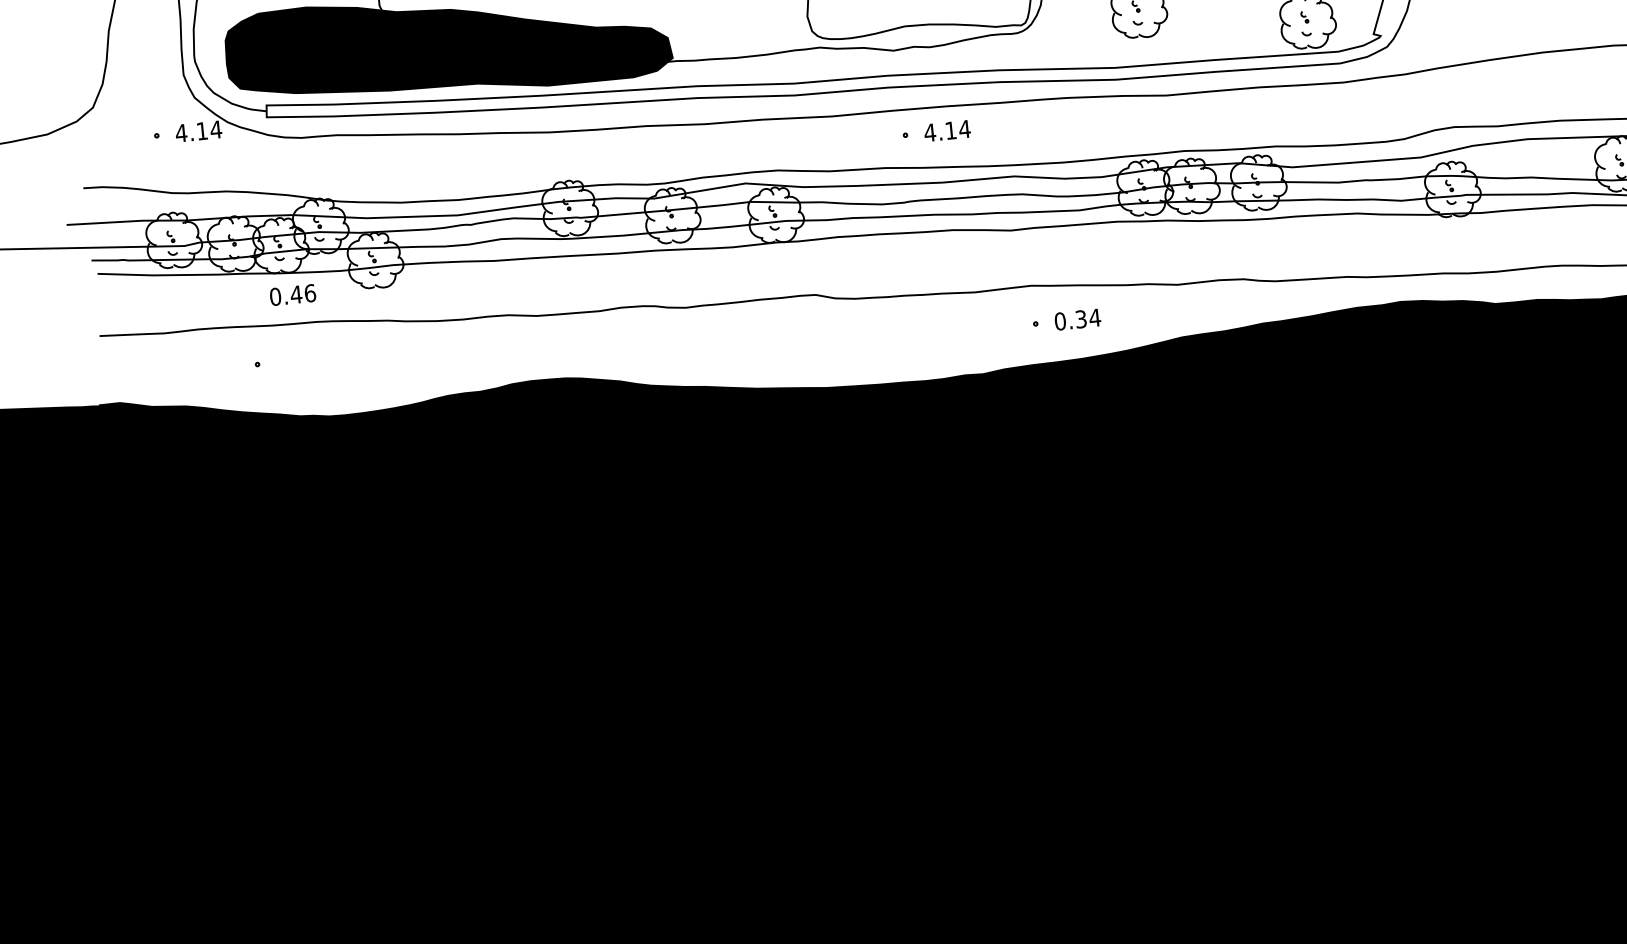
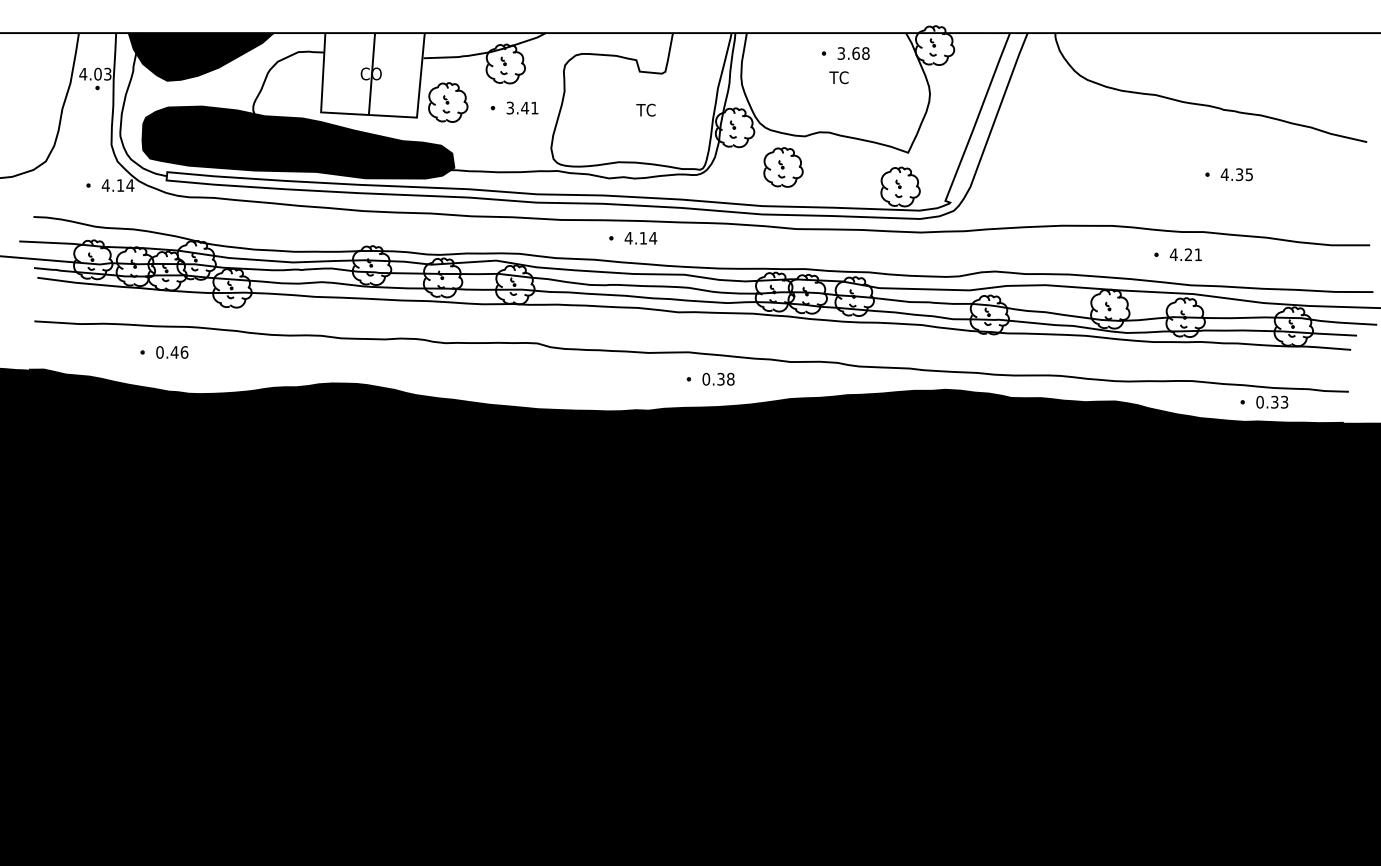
text: (293, 295) -> (172, 352), moved
text: (1094, 316) -> (730, 378), 0.34 -> 0.38

